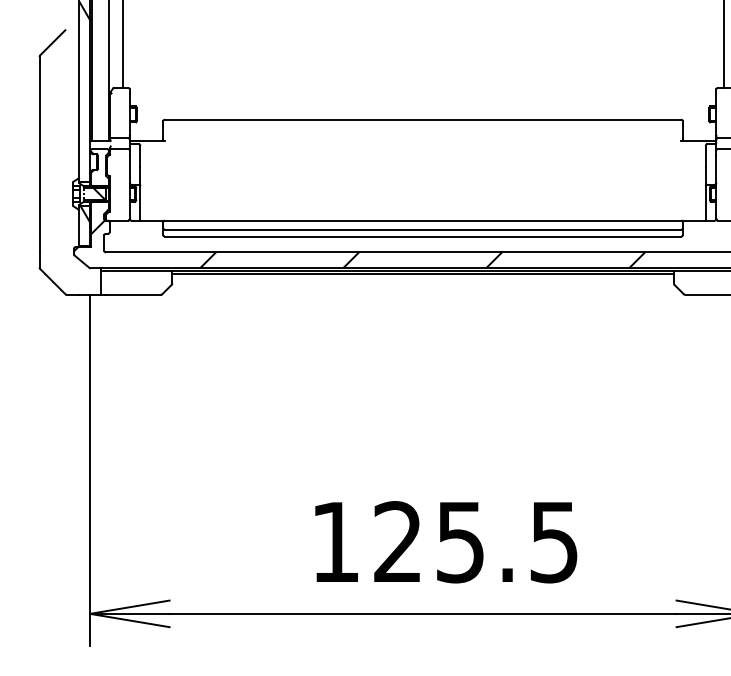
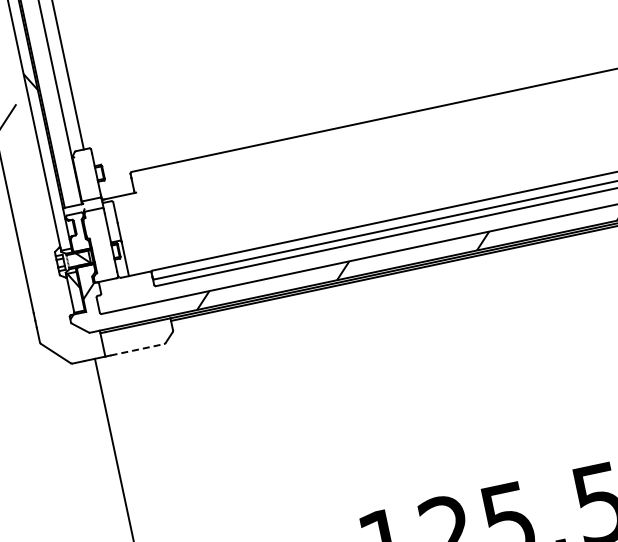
line: (133, 294) -> (137, 349), solid -> dashed

